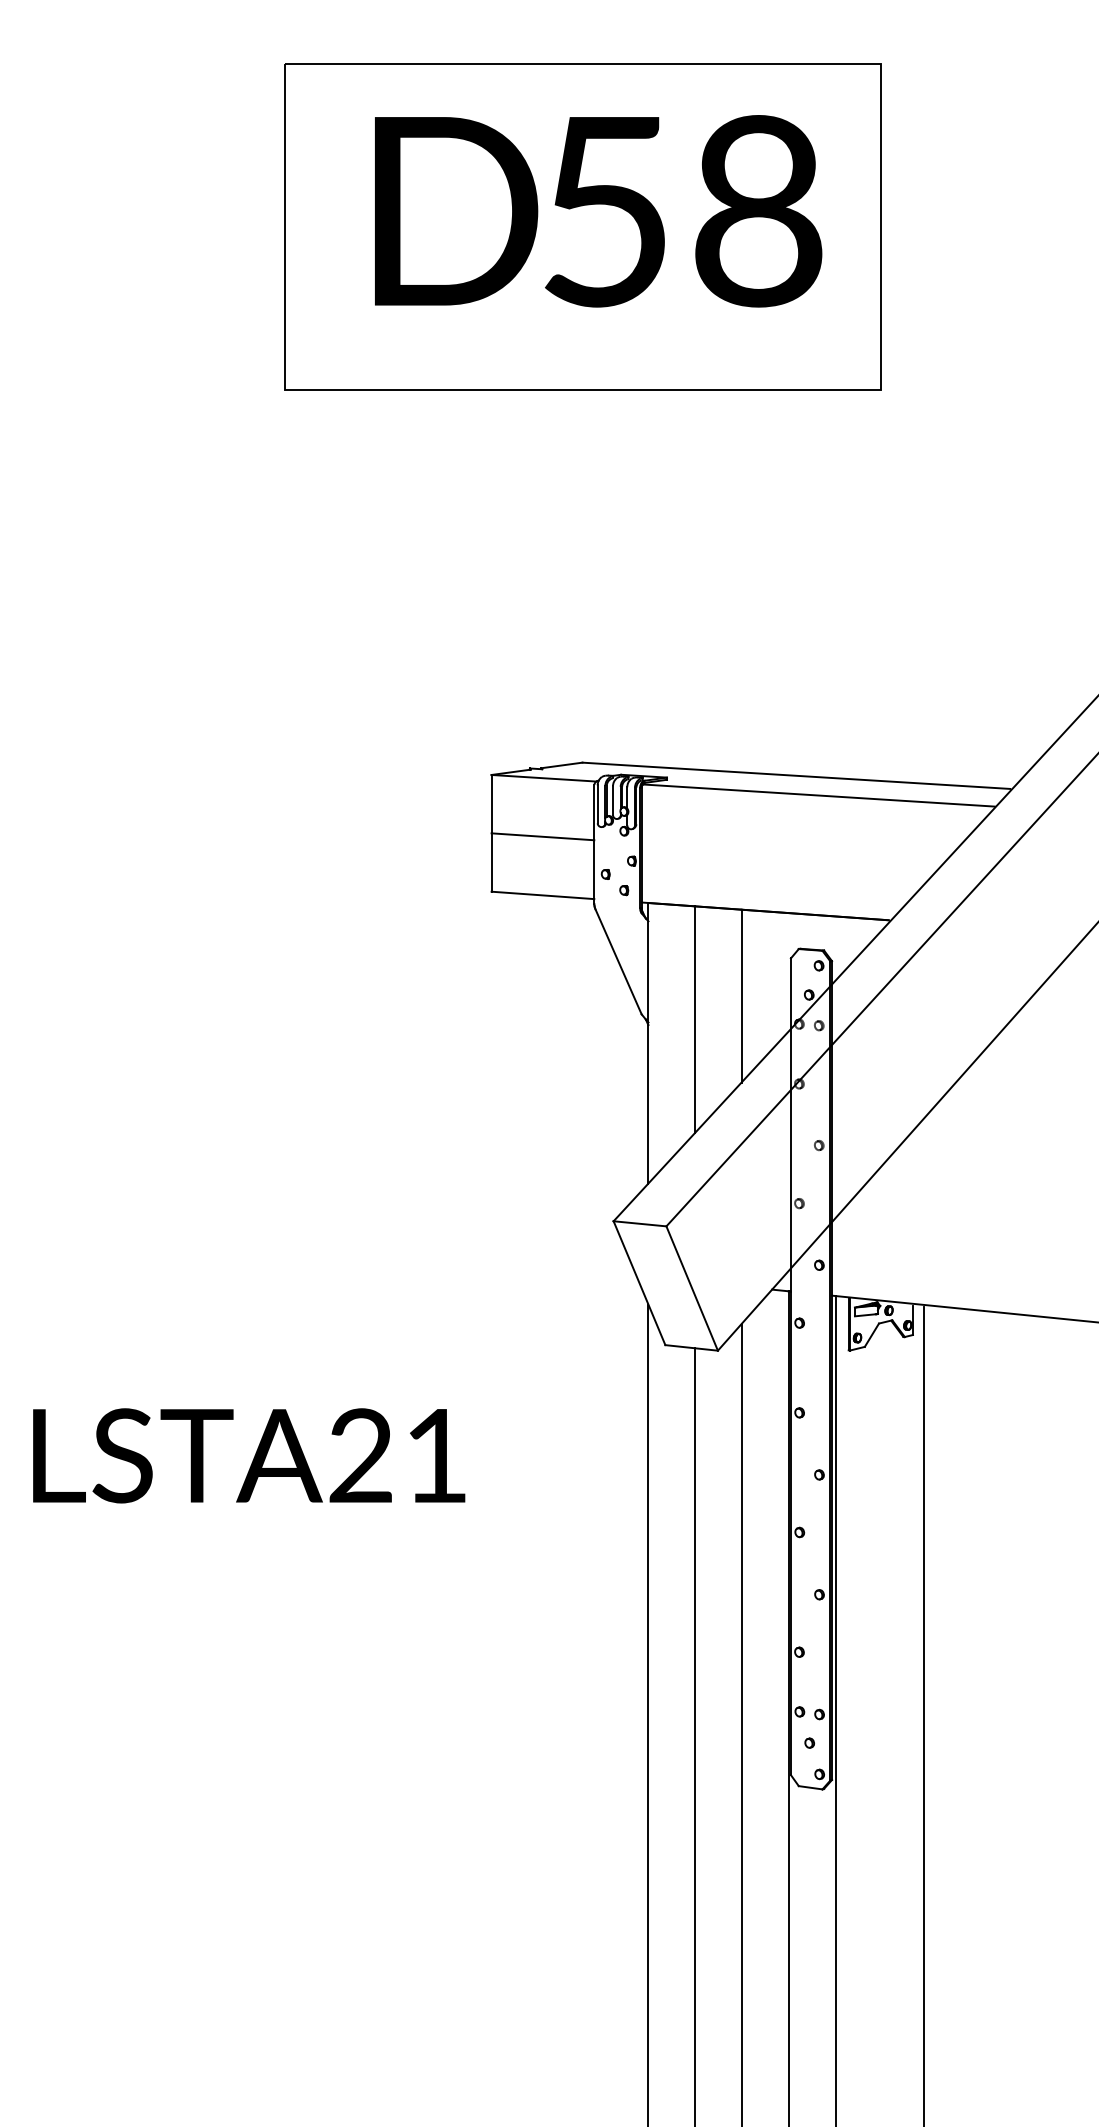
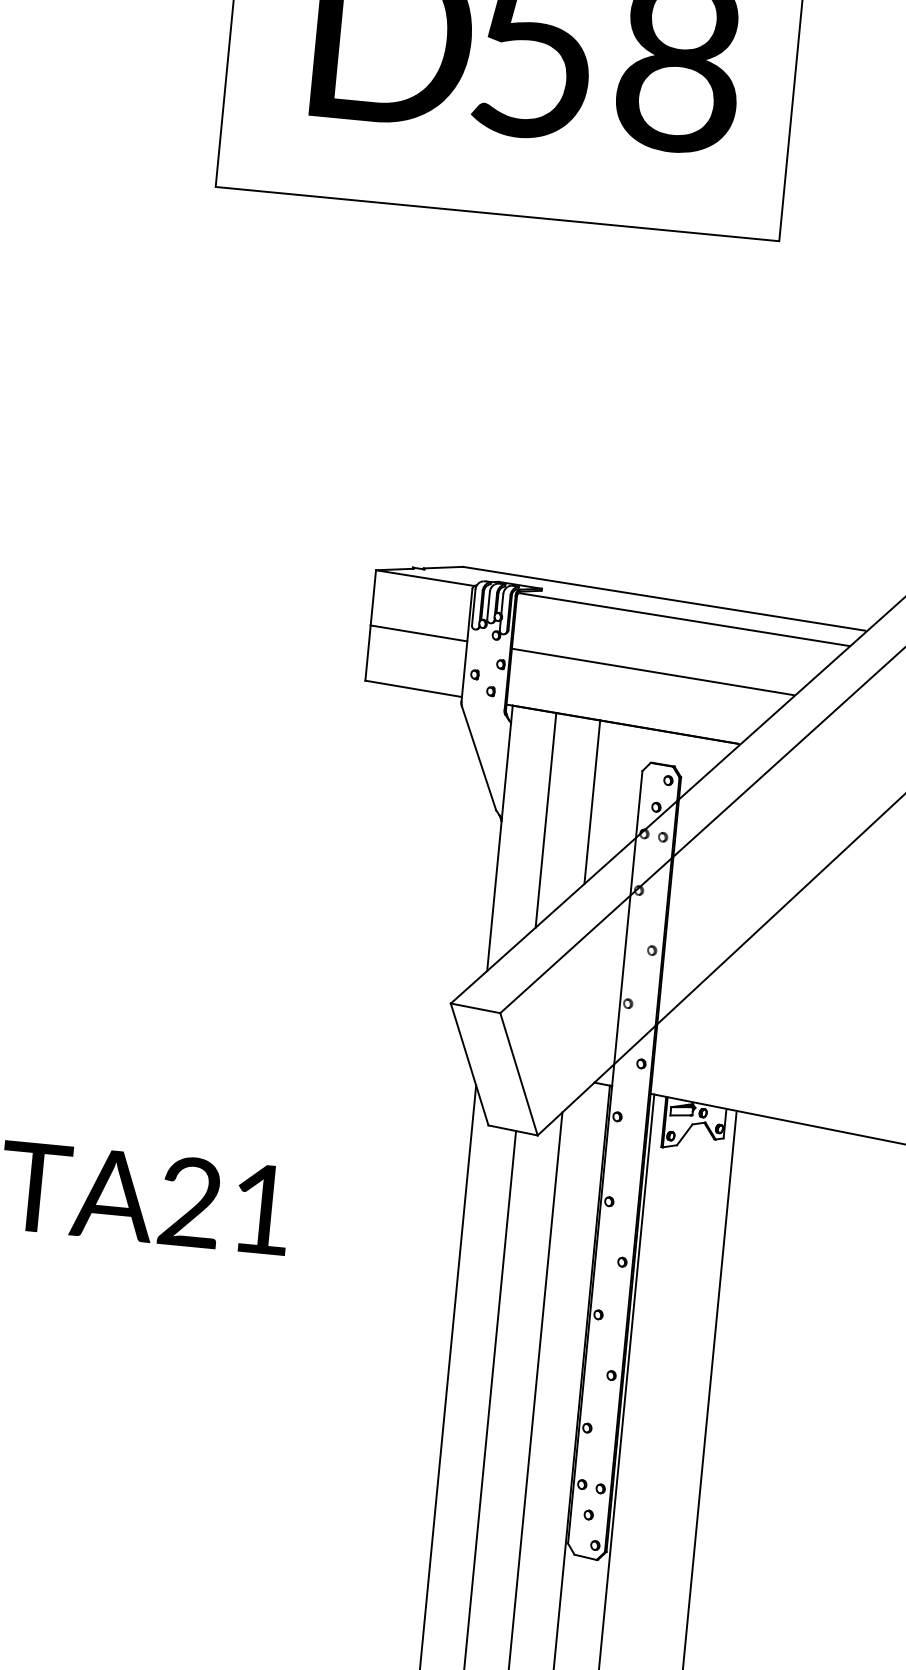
line: (791, 853) -> (652, 671), added

